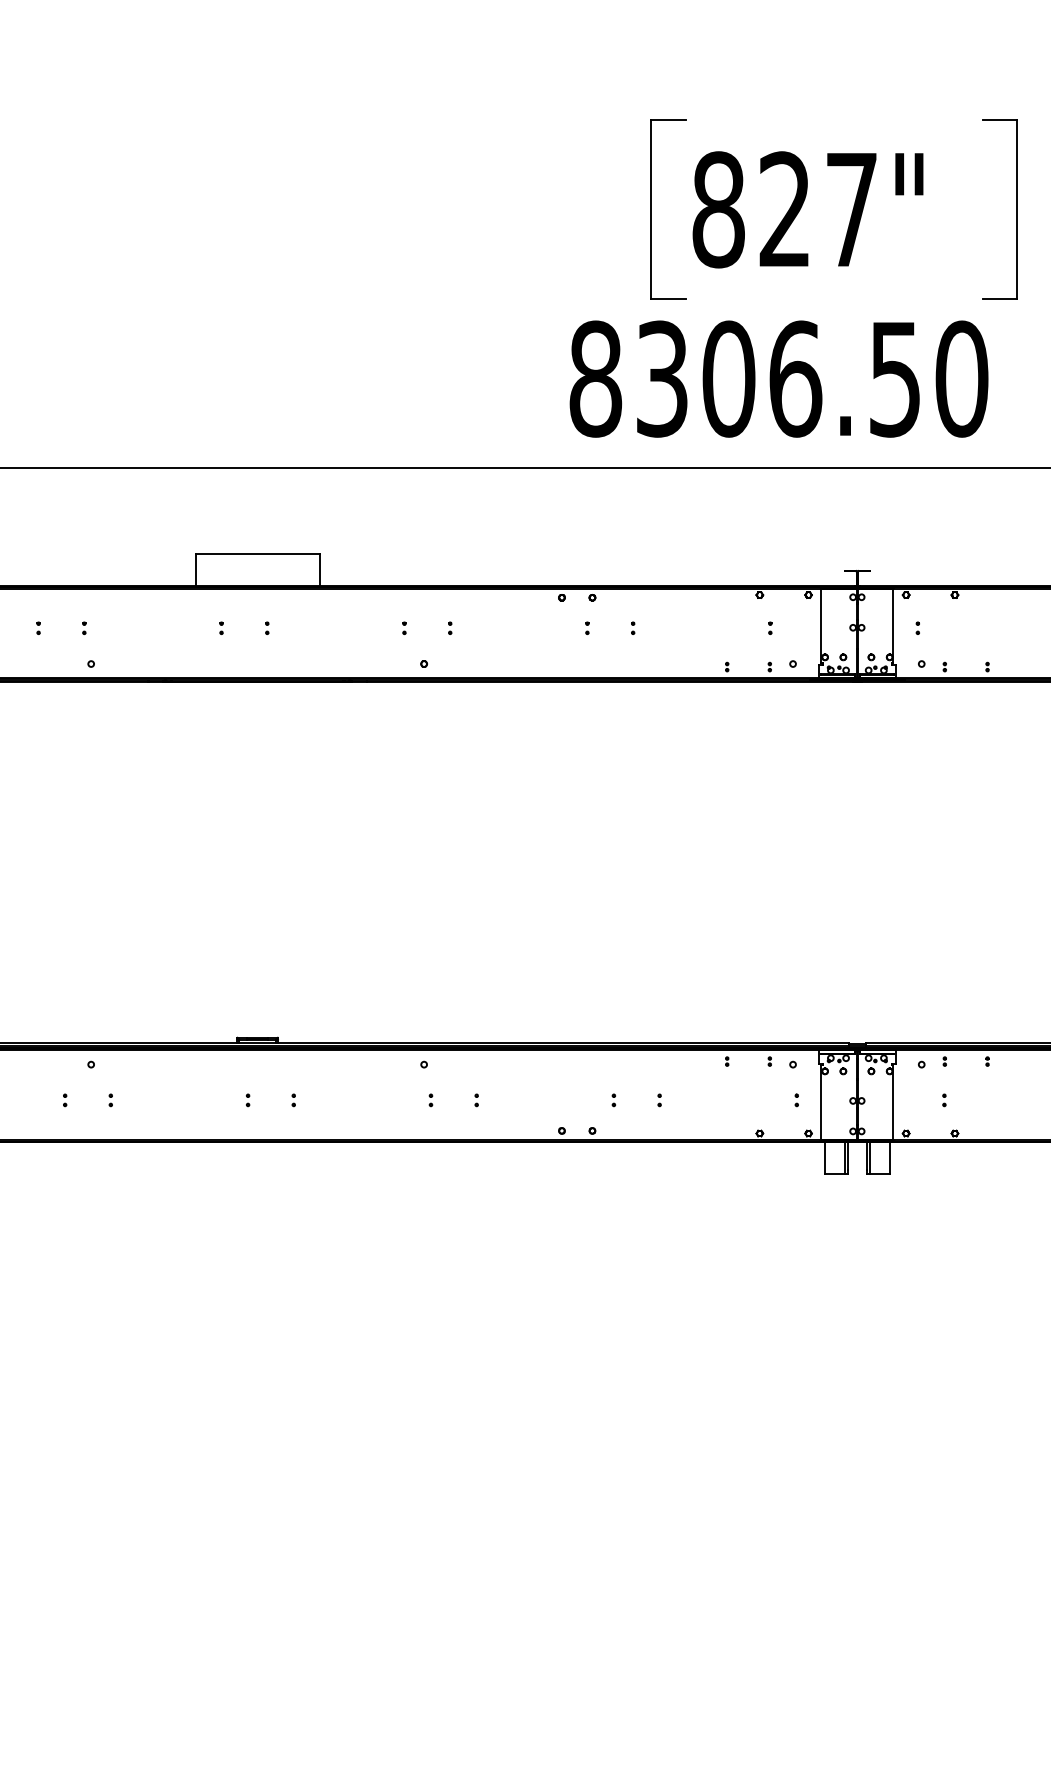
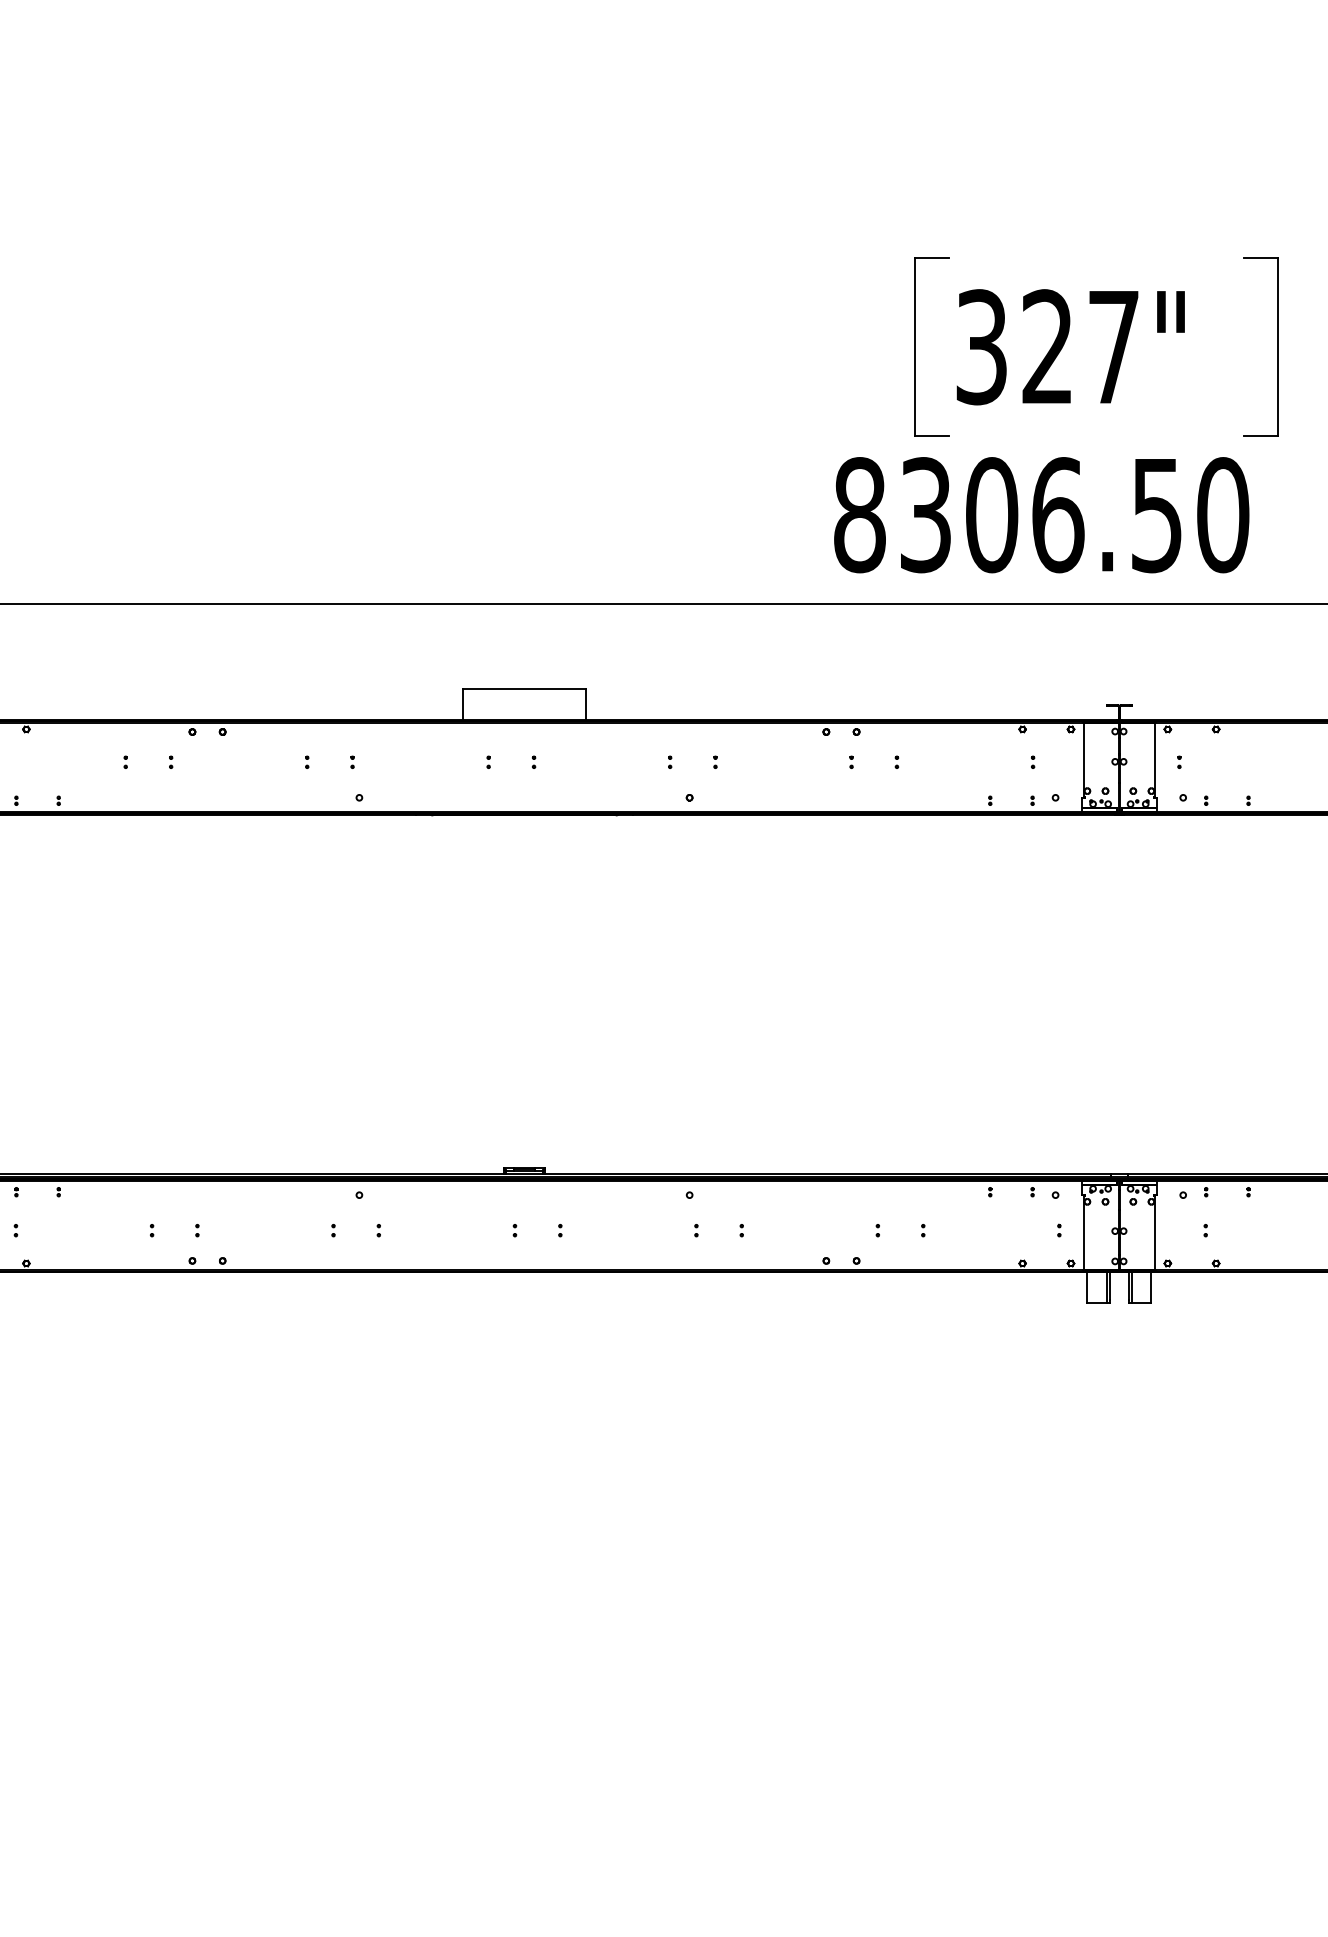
text: (718, 210) -> (981, 347), 827" -> 327"

